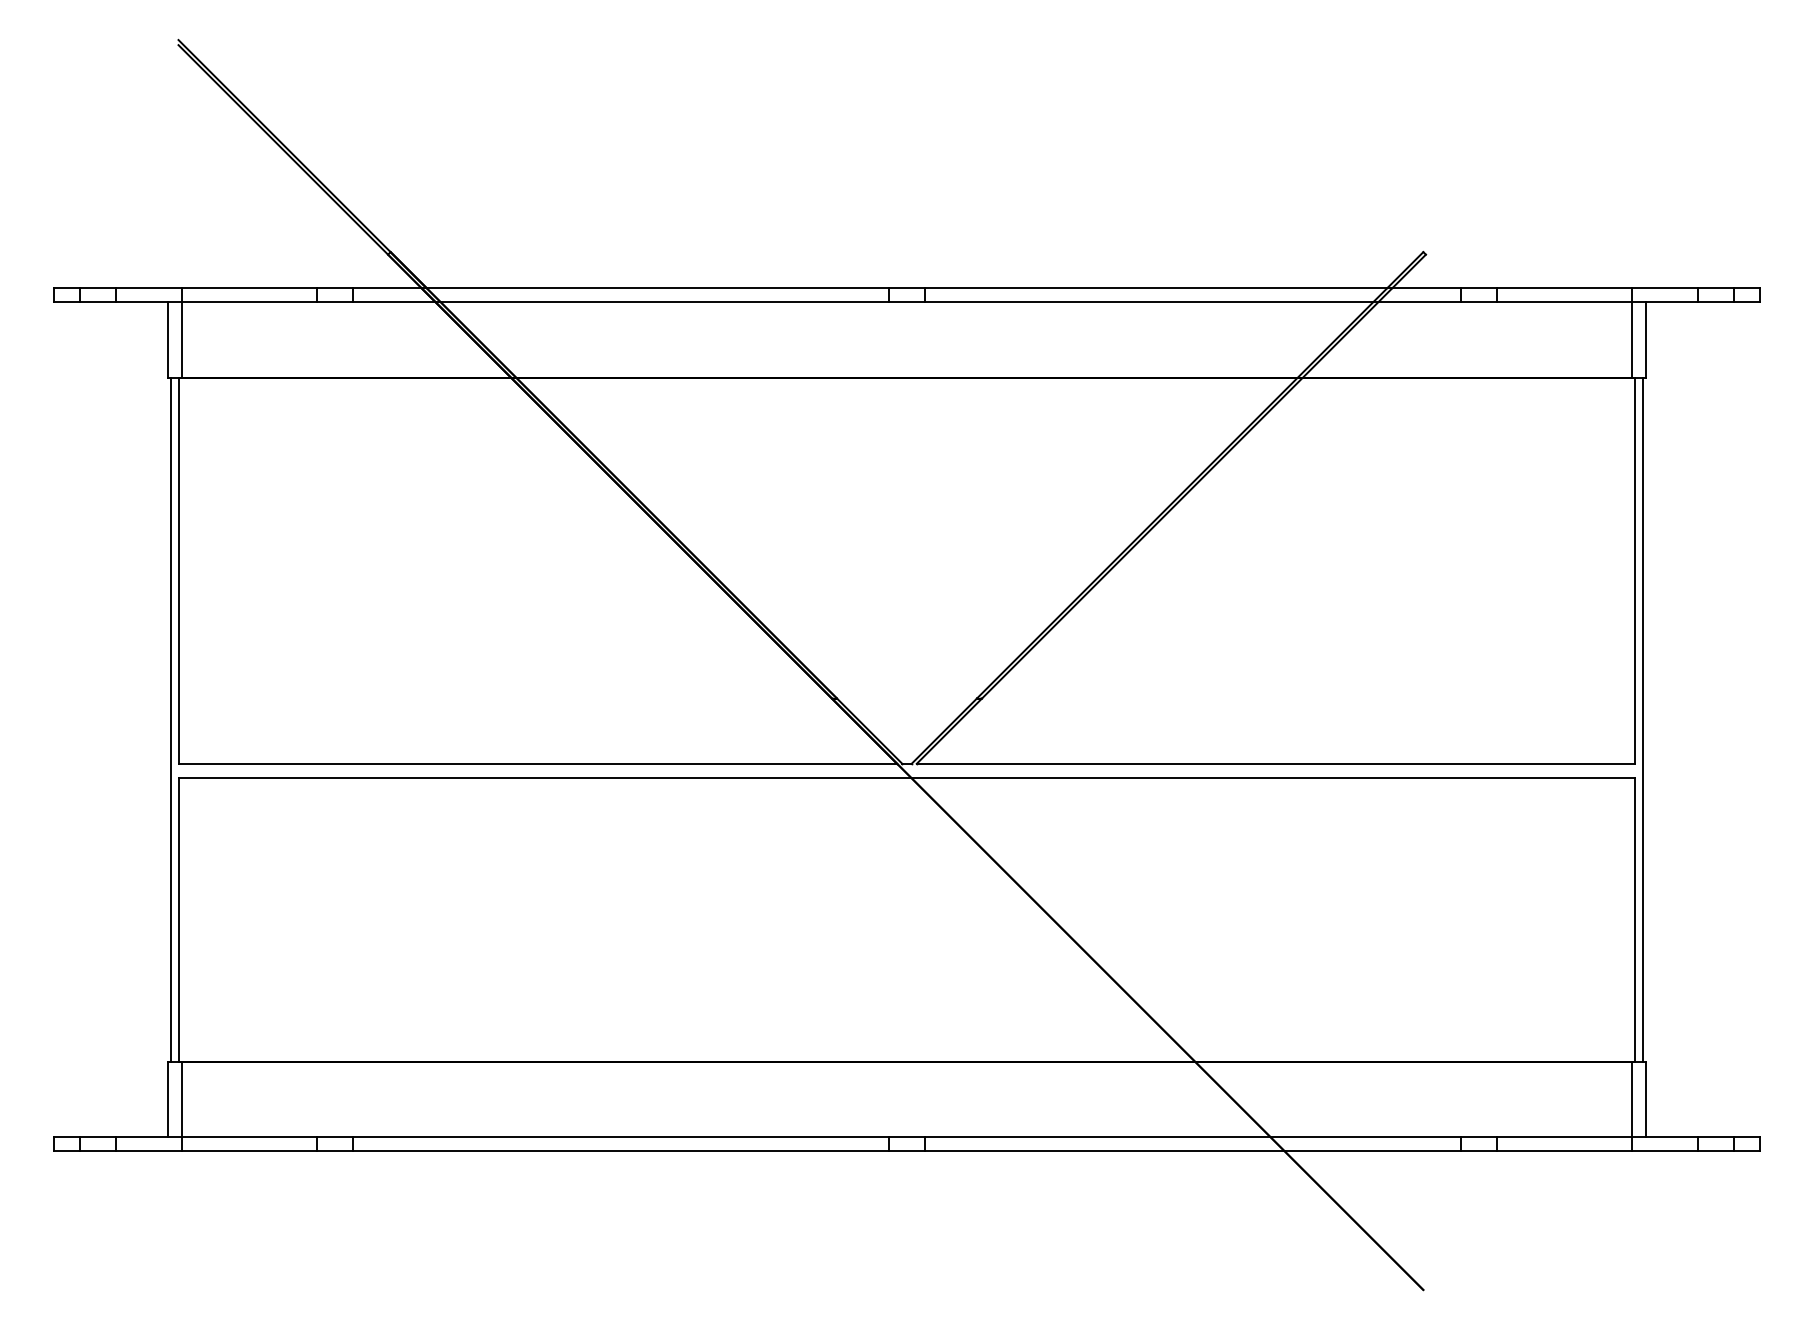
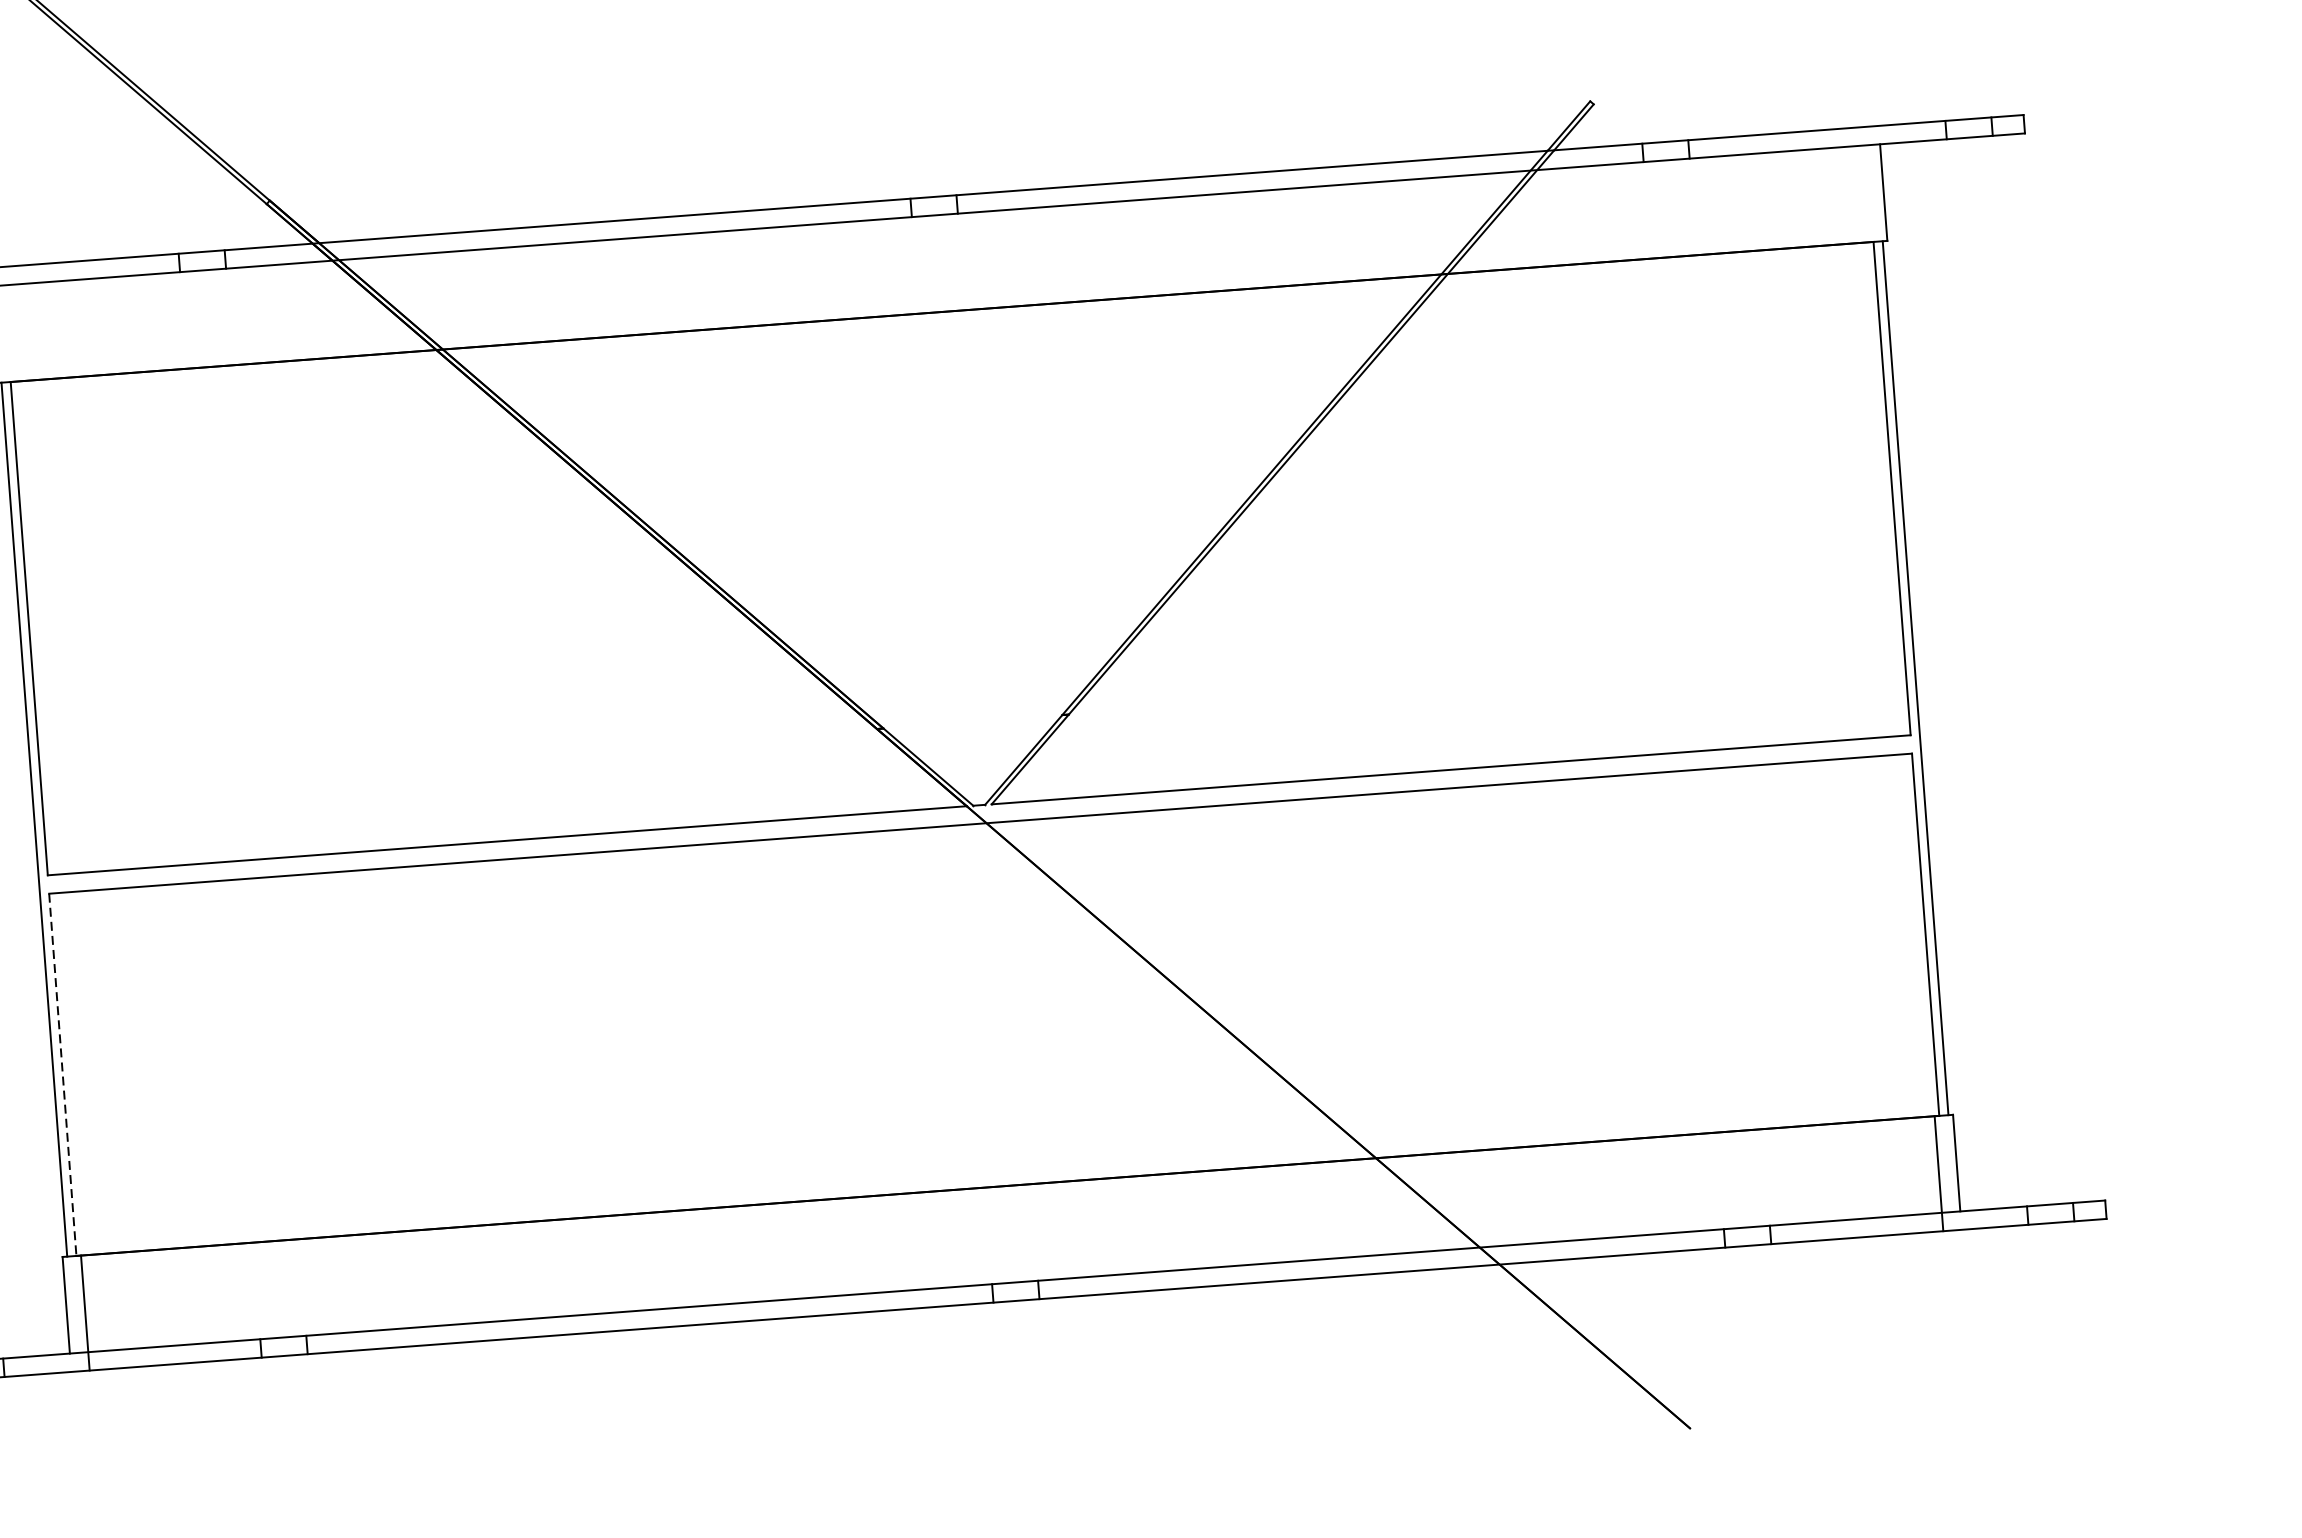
line: (182, 333) -> (11, 324), removed
line: (1631, 333) -> (1864, 185), removed
line: (178, 919) -> (62, 1074), solid -> dashed

